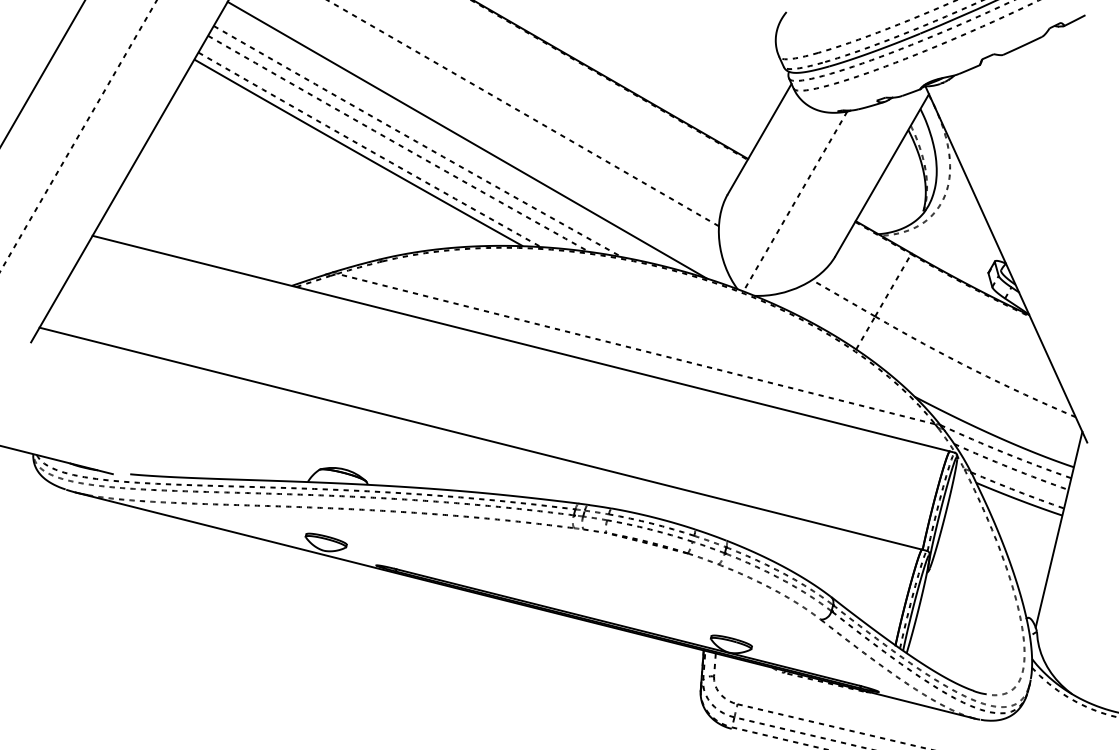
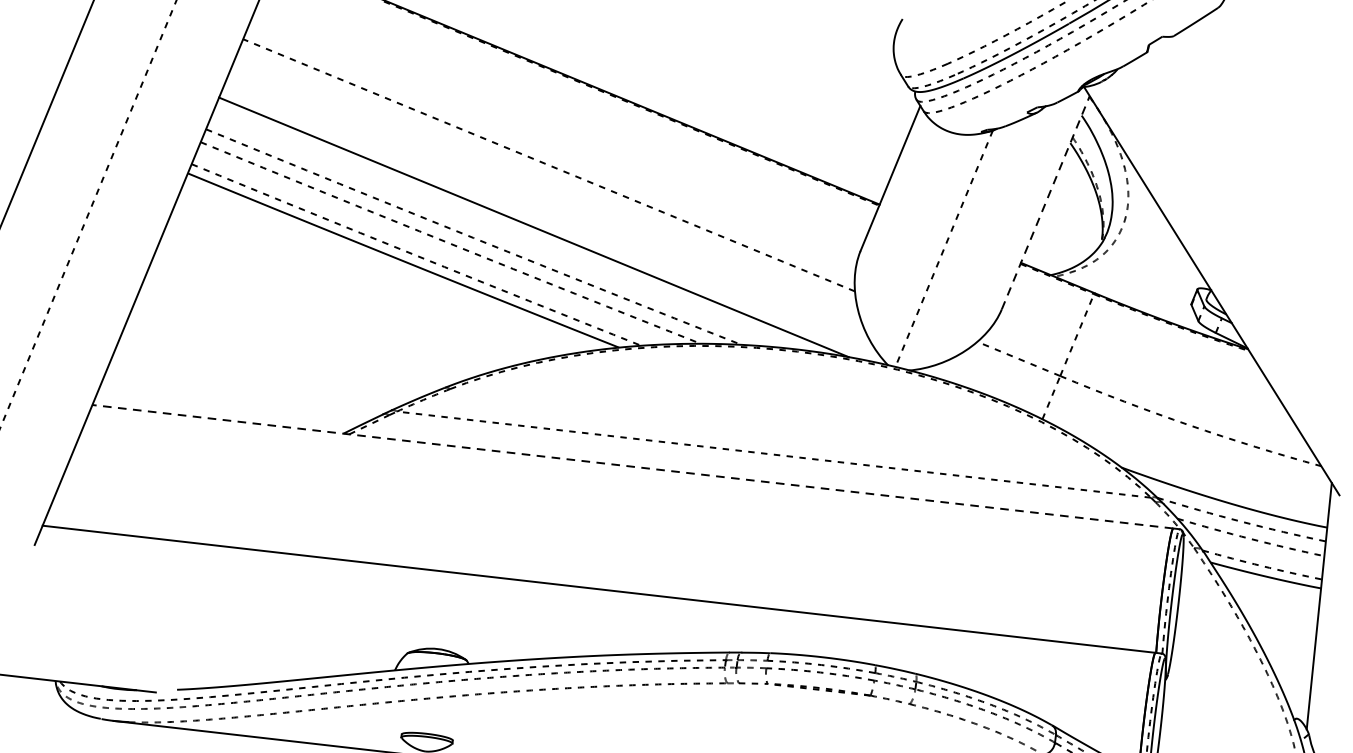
line: (882, 175) -> (1046, 202), solid -> dashed
line: (521, 343) -> (633, 466), solid -> dashed

